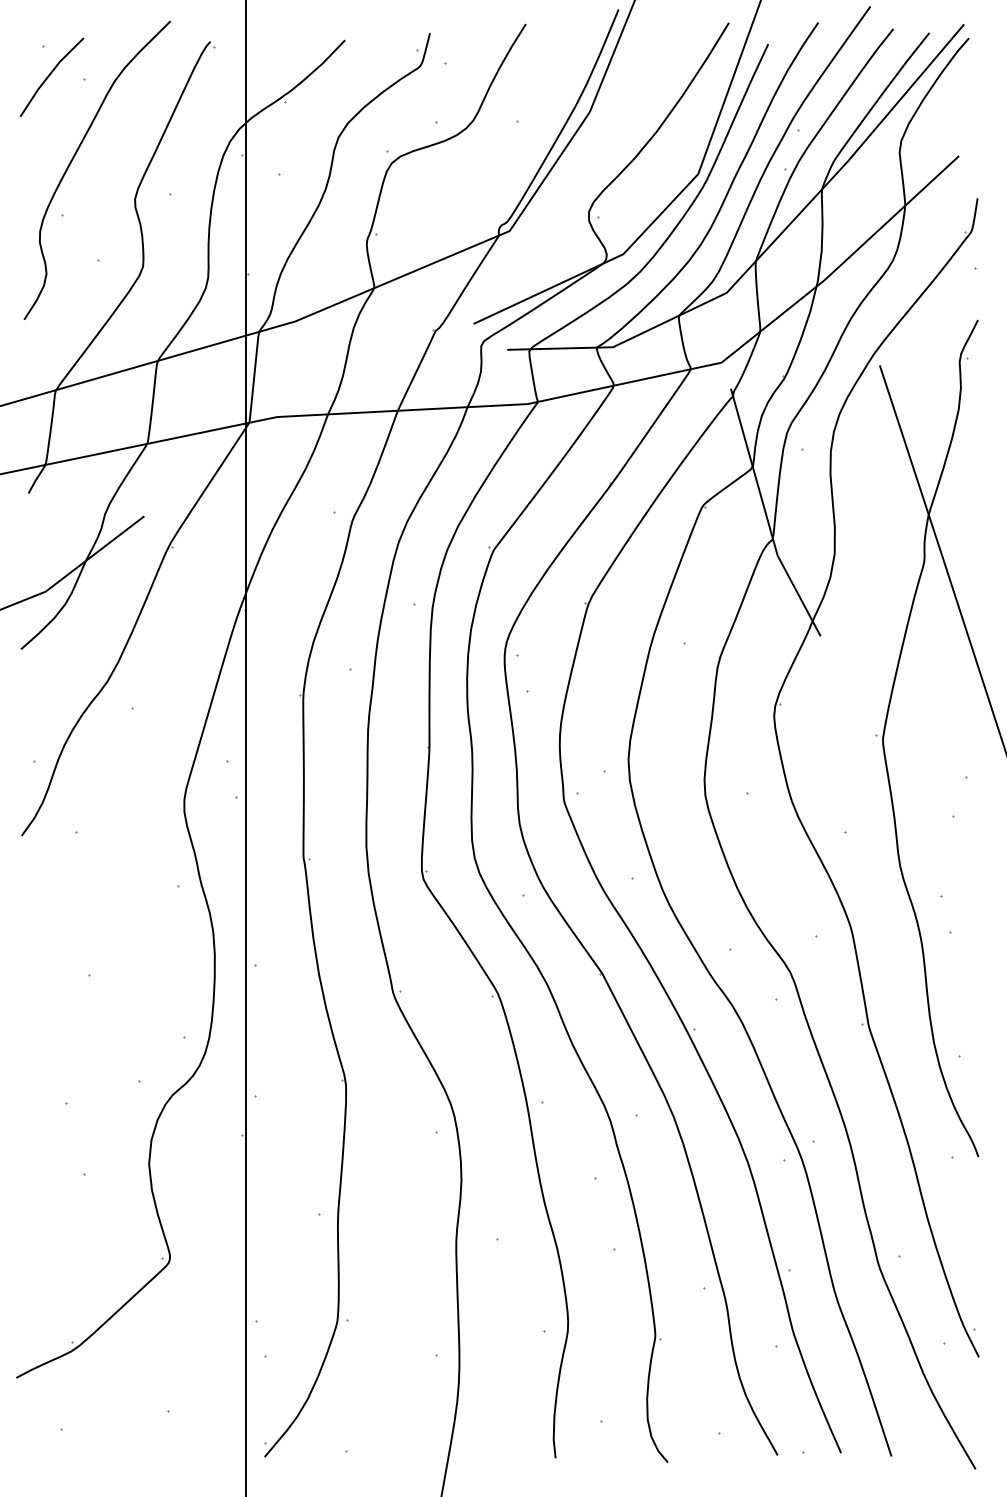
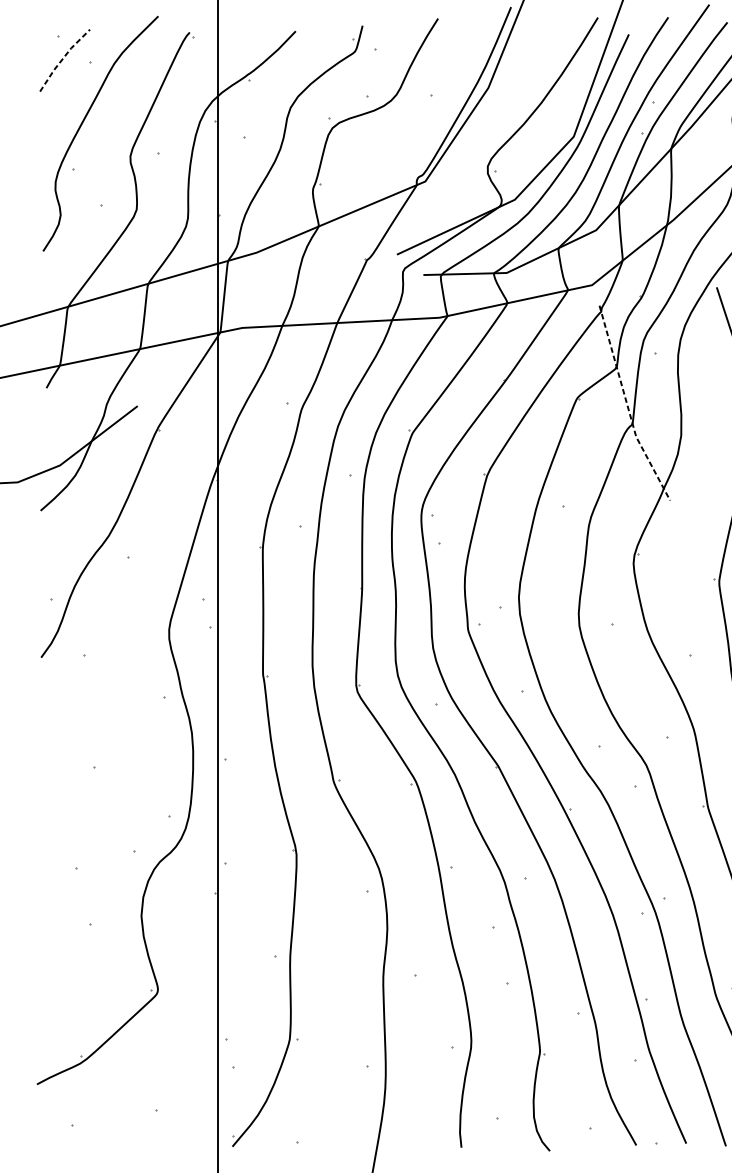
line: (49, 75) -> (63, 59), solid -> dashed
line: (766, 517) -> (627, 407), solid -> dashed

